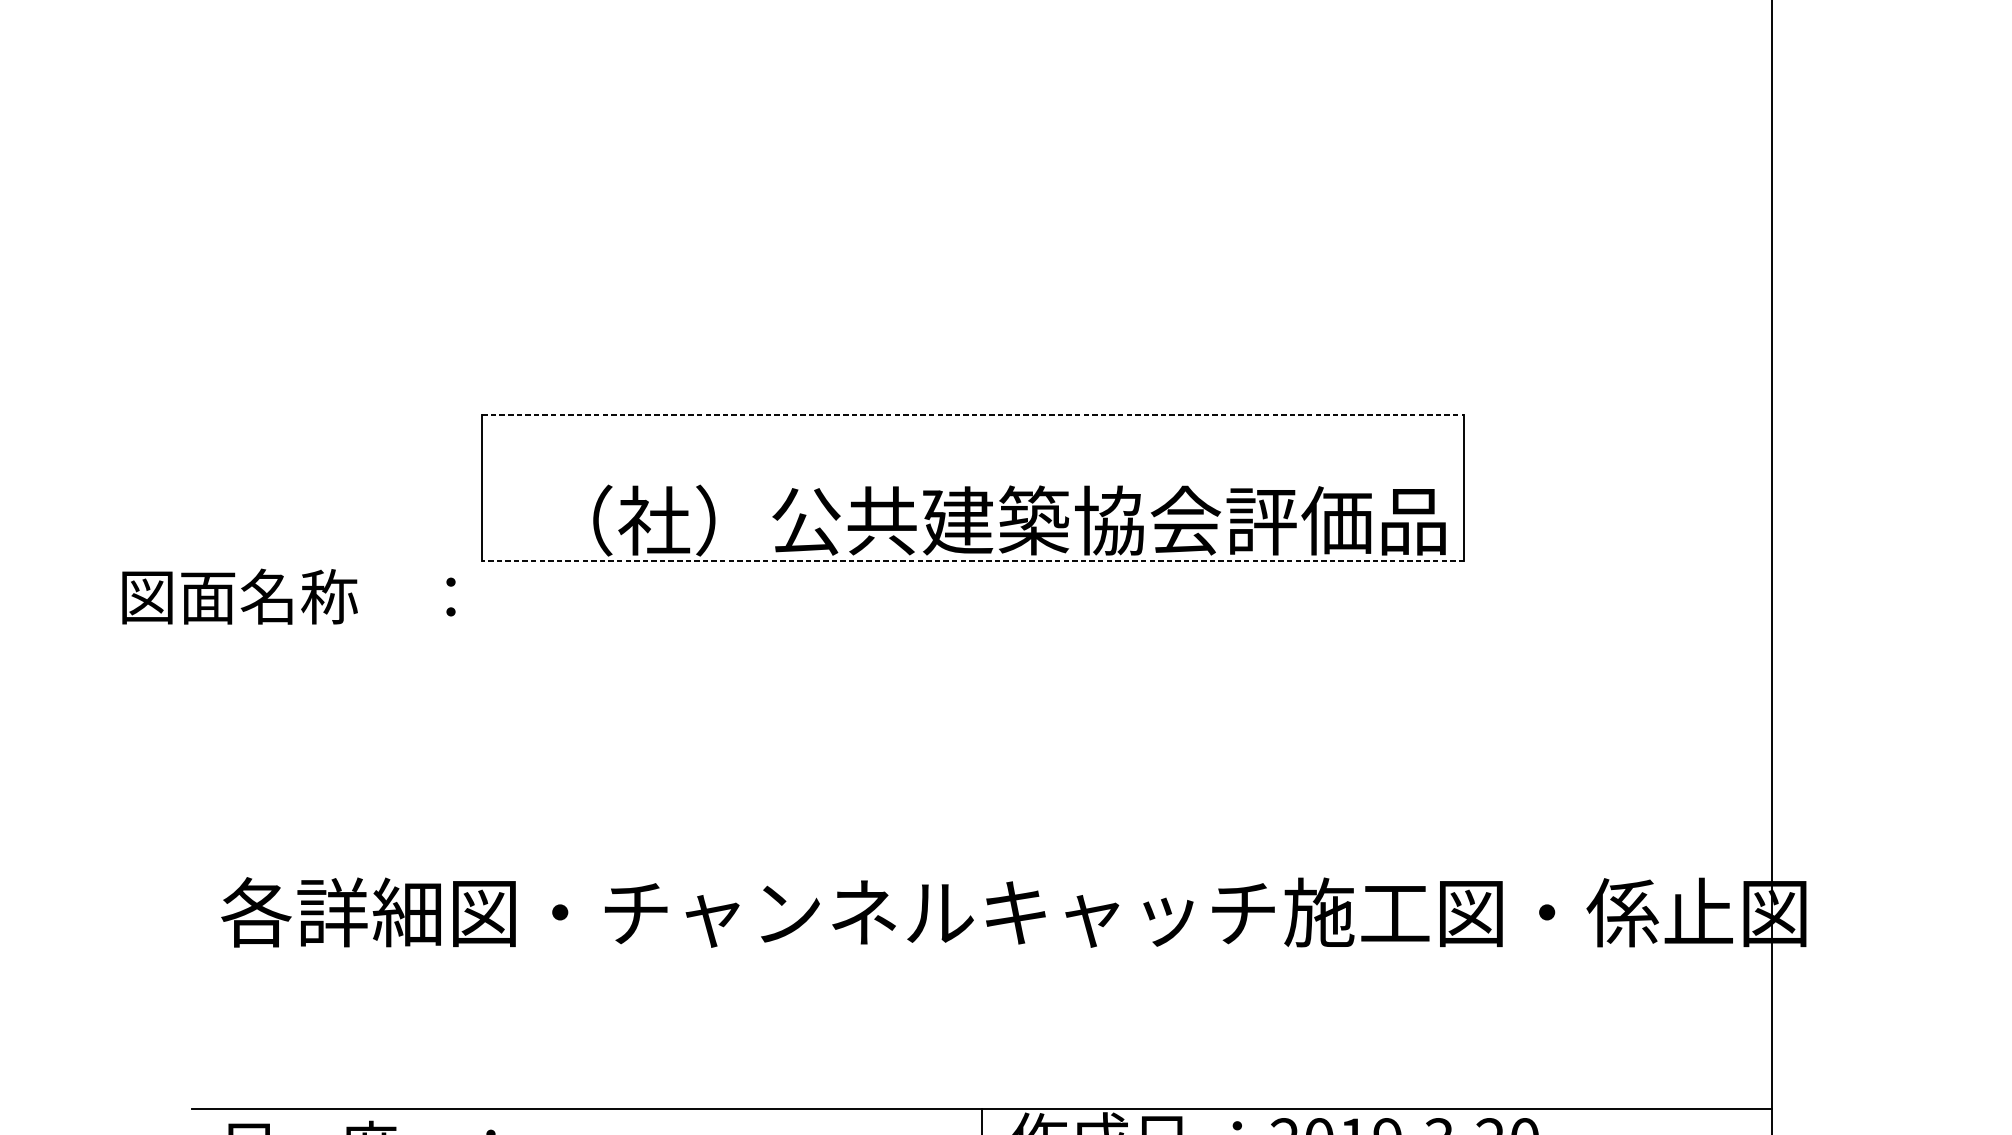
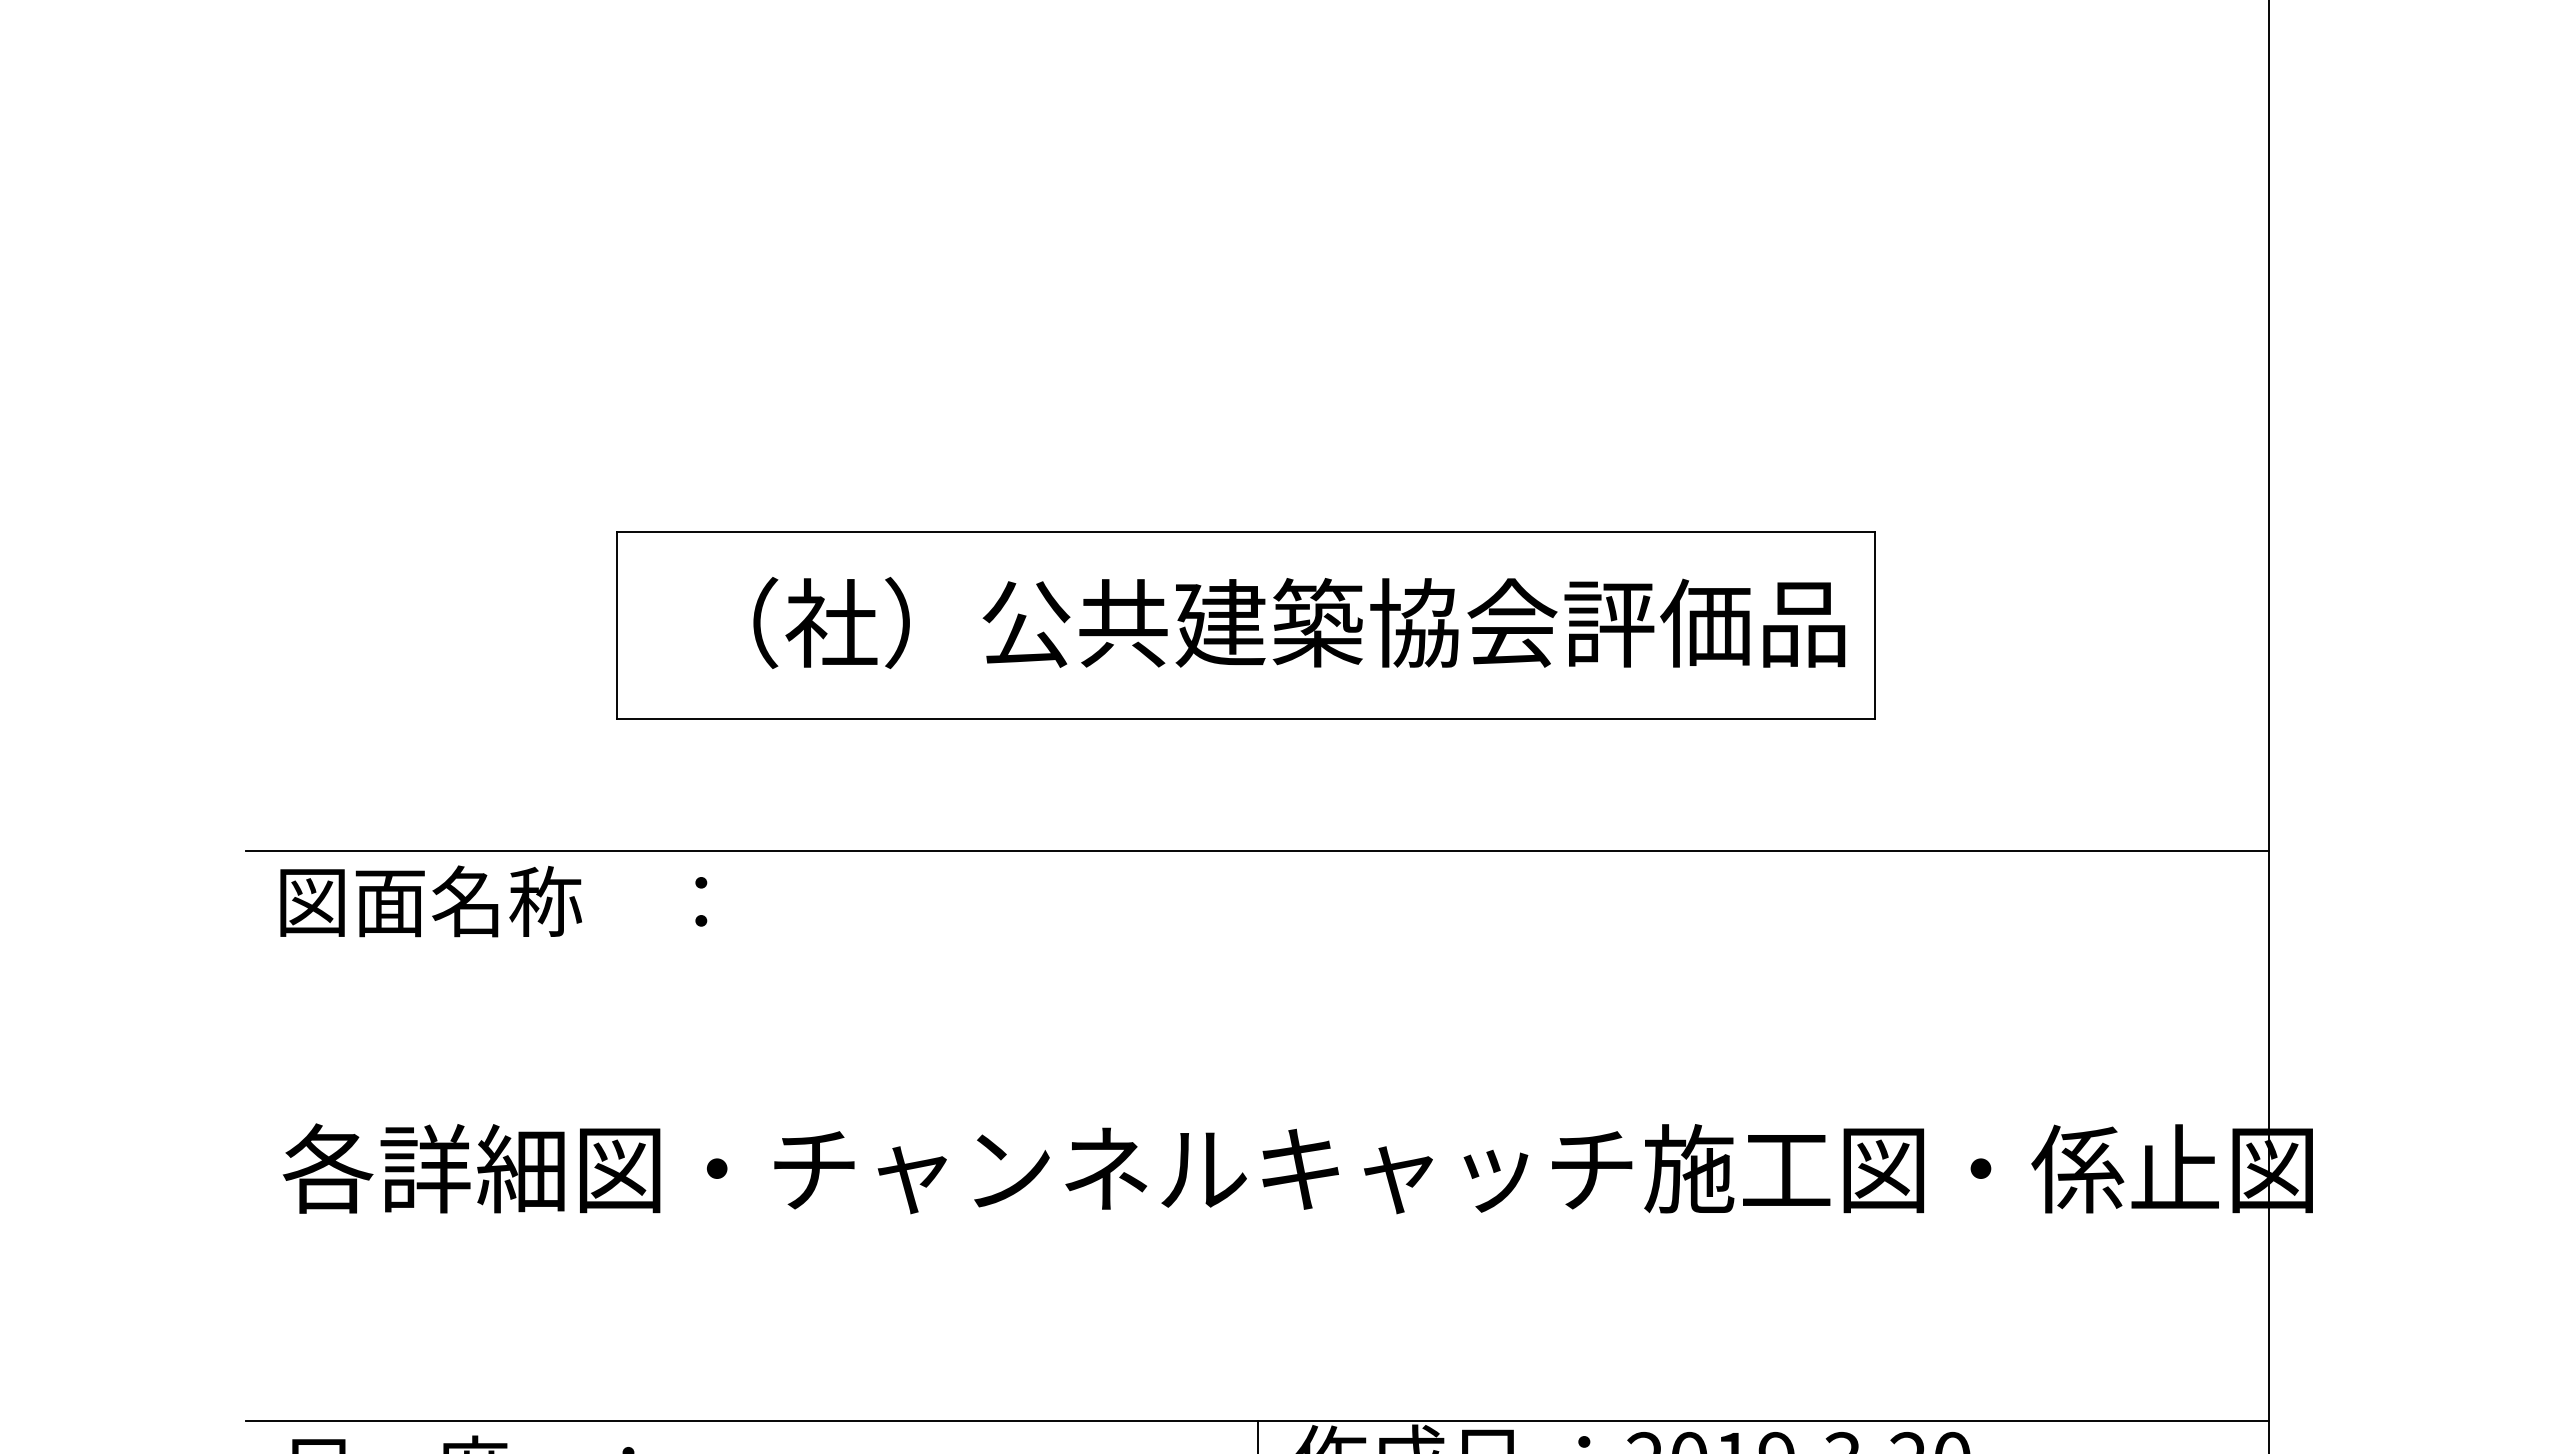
line: (973, 415) -> (1246, 532), dashed -> solid
text: (1019, 520) -> (1299, 622), moved
line: (973, 560) -> (1246, 718), dashed -> solid
text: (288, 596) -> (493, 901), moved
line: (982, 663) -> (1257, 850), added

